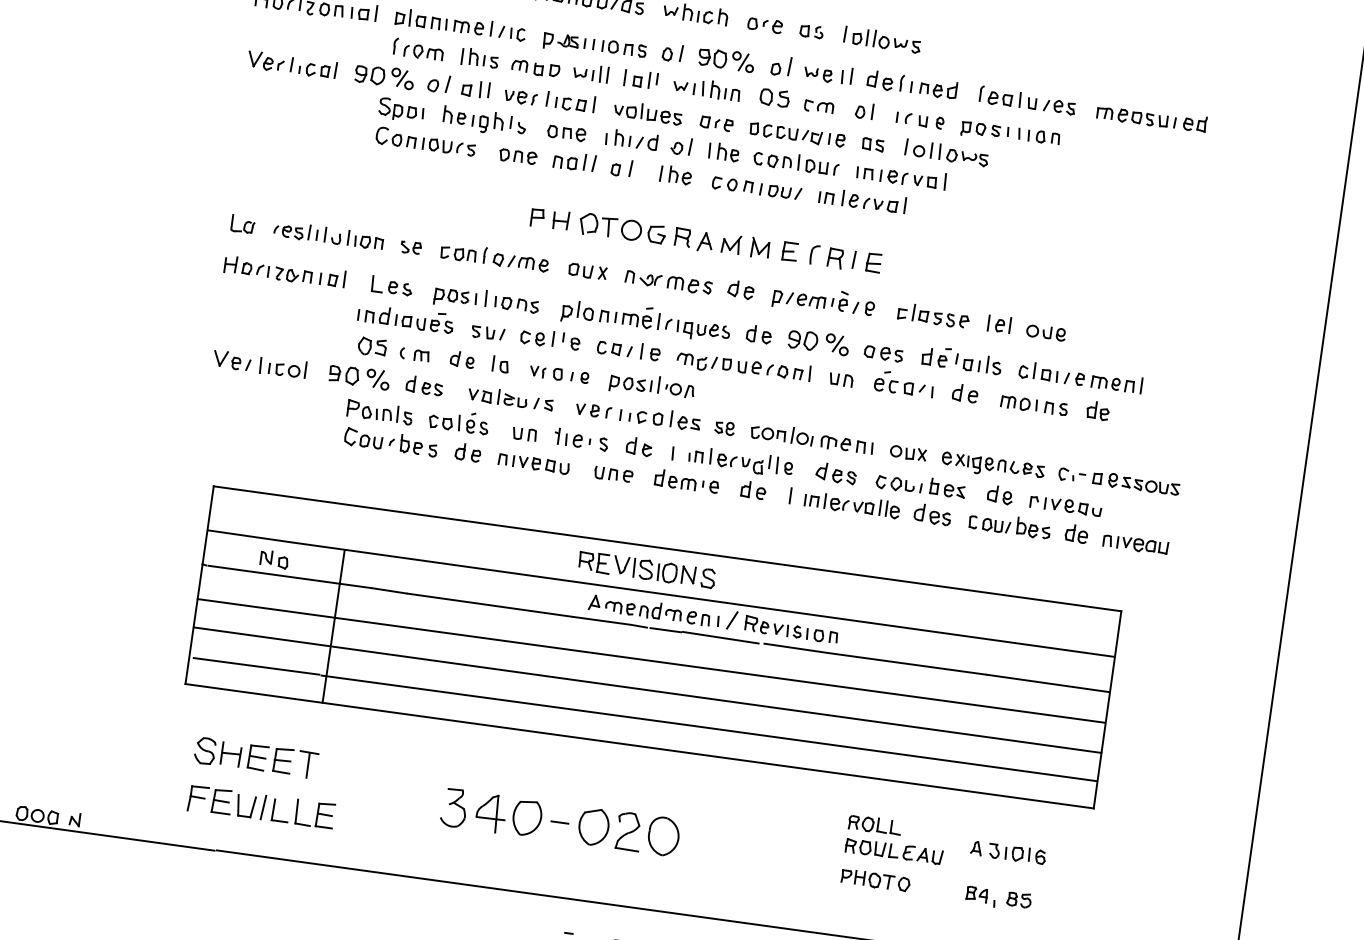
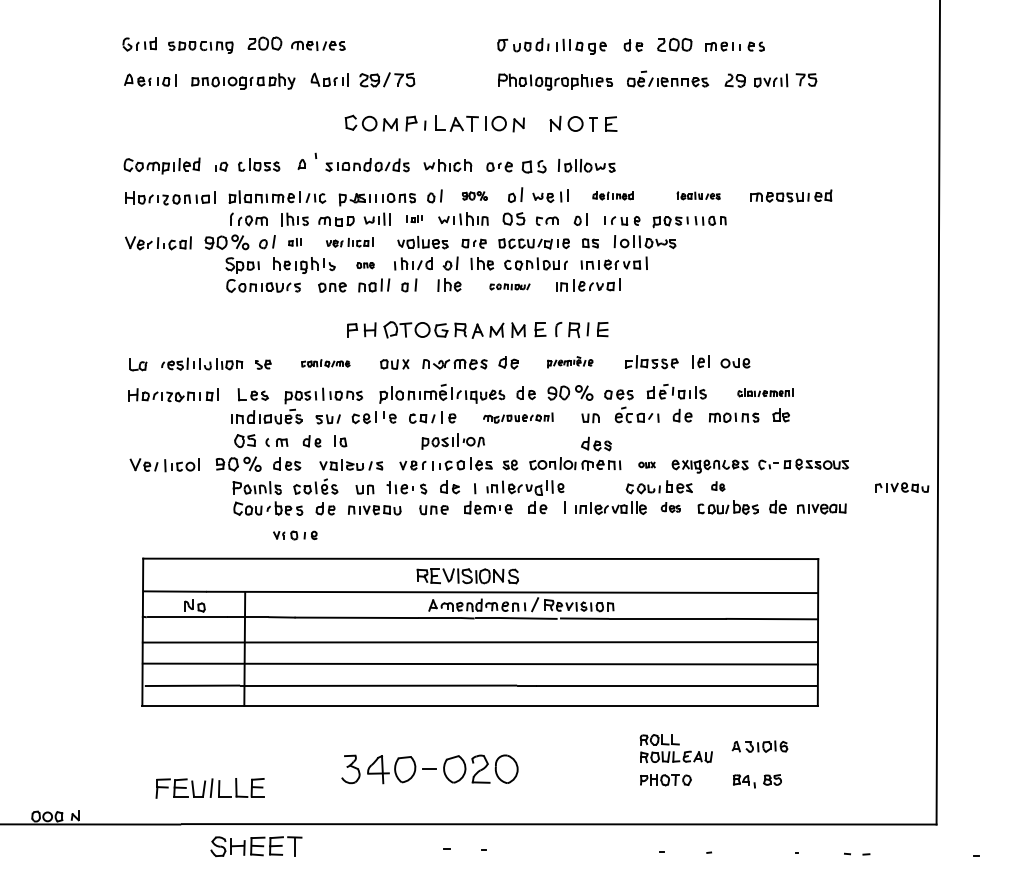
part: (811, 32) -> (534, 167), size x1.4
part: (726, 59) -> (474, 195), size x0.6
part: (641, 78) -> (414, 218), size x0.6
part: (911, 84) -> (612, 195), size x0.6
part: (475, 87) -> (294, 241), size x0.6
part: (549, 99) -> (349, 242), size x0.7
part: (1027, 100) -> (698, 195), size x0.6
part: (566, 133) -> (365, 265), size x0.6
part: (756, 187) -> (509, 286), size x0.6
part: (494, 256) -> (325, 362), size x0.6
part: (824, 299) -> (570, 361), size x0.6
part: (744, 365) -> (518, 417), size x0.7
part: (559, 374) -> (295, 535), moved
part: (1081, 377) -> (765, 392), size x0.6
part: (907, 452) -> (646, 464), size x0.6
part: (836, 472) -> (596, 443), moved
part: (1000, 495) -> (718, 486), size x0.7
part: (1066, 505) -> (902, 487), moved
part: (932, 514) -> (670, 507), size x0.7
part: (256, 757) -> (256, 846), moved

